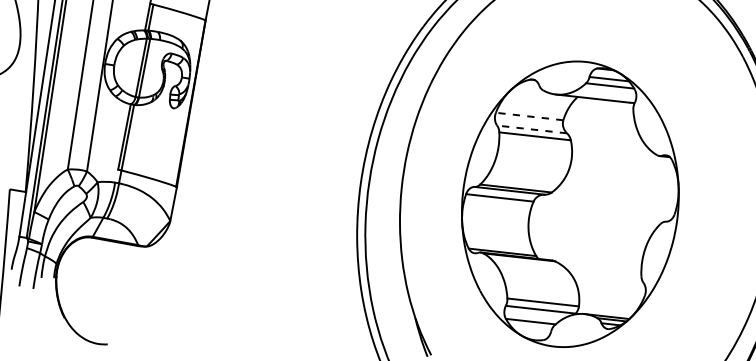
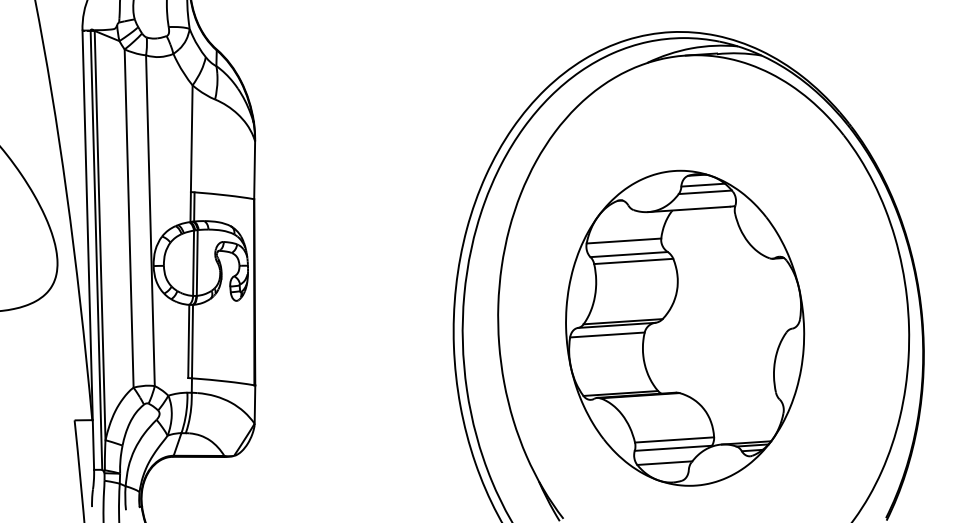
line: (529, 116) -> (623, 241), dashed -> solid
line: (532, 129) -> (629, 254), dashed -> solid

